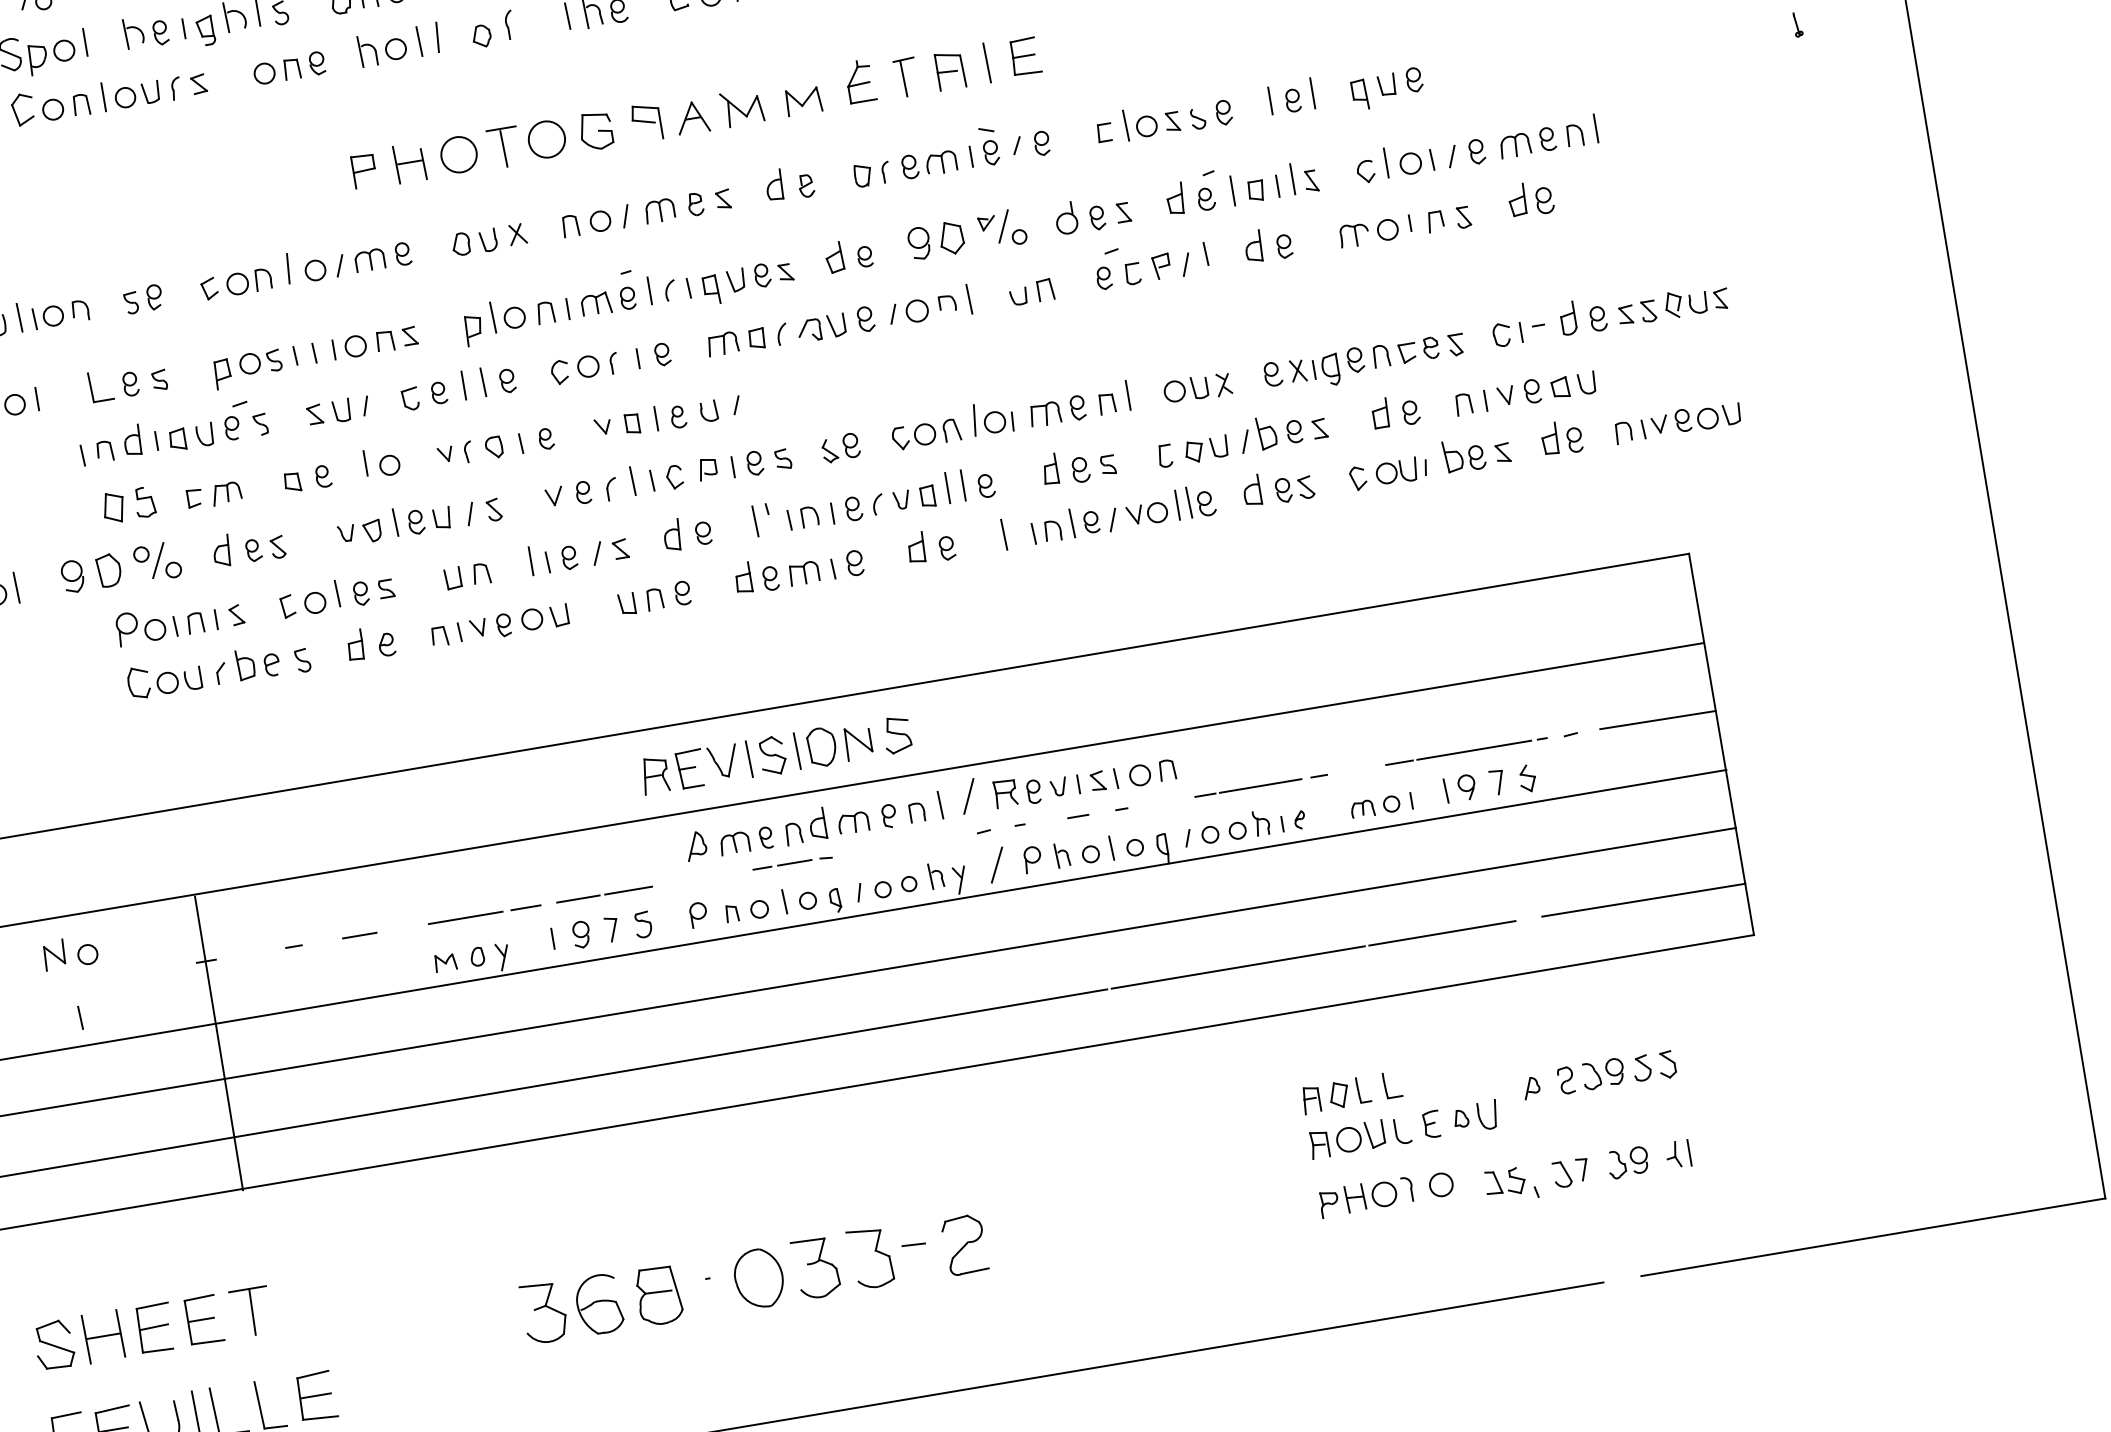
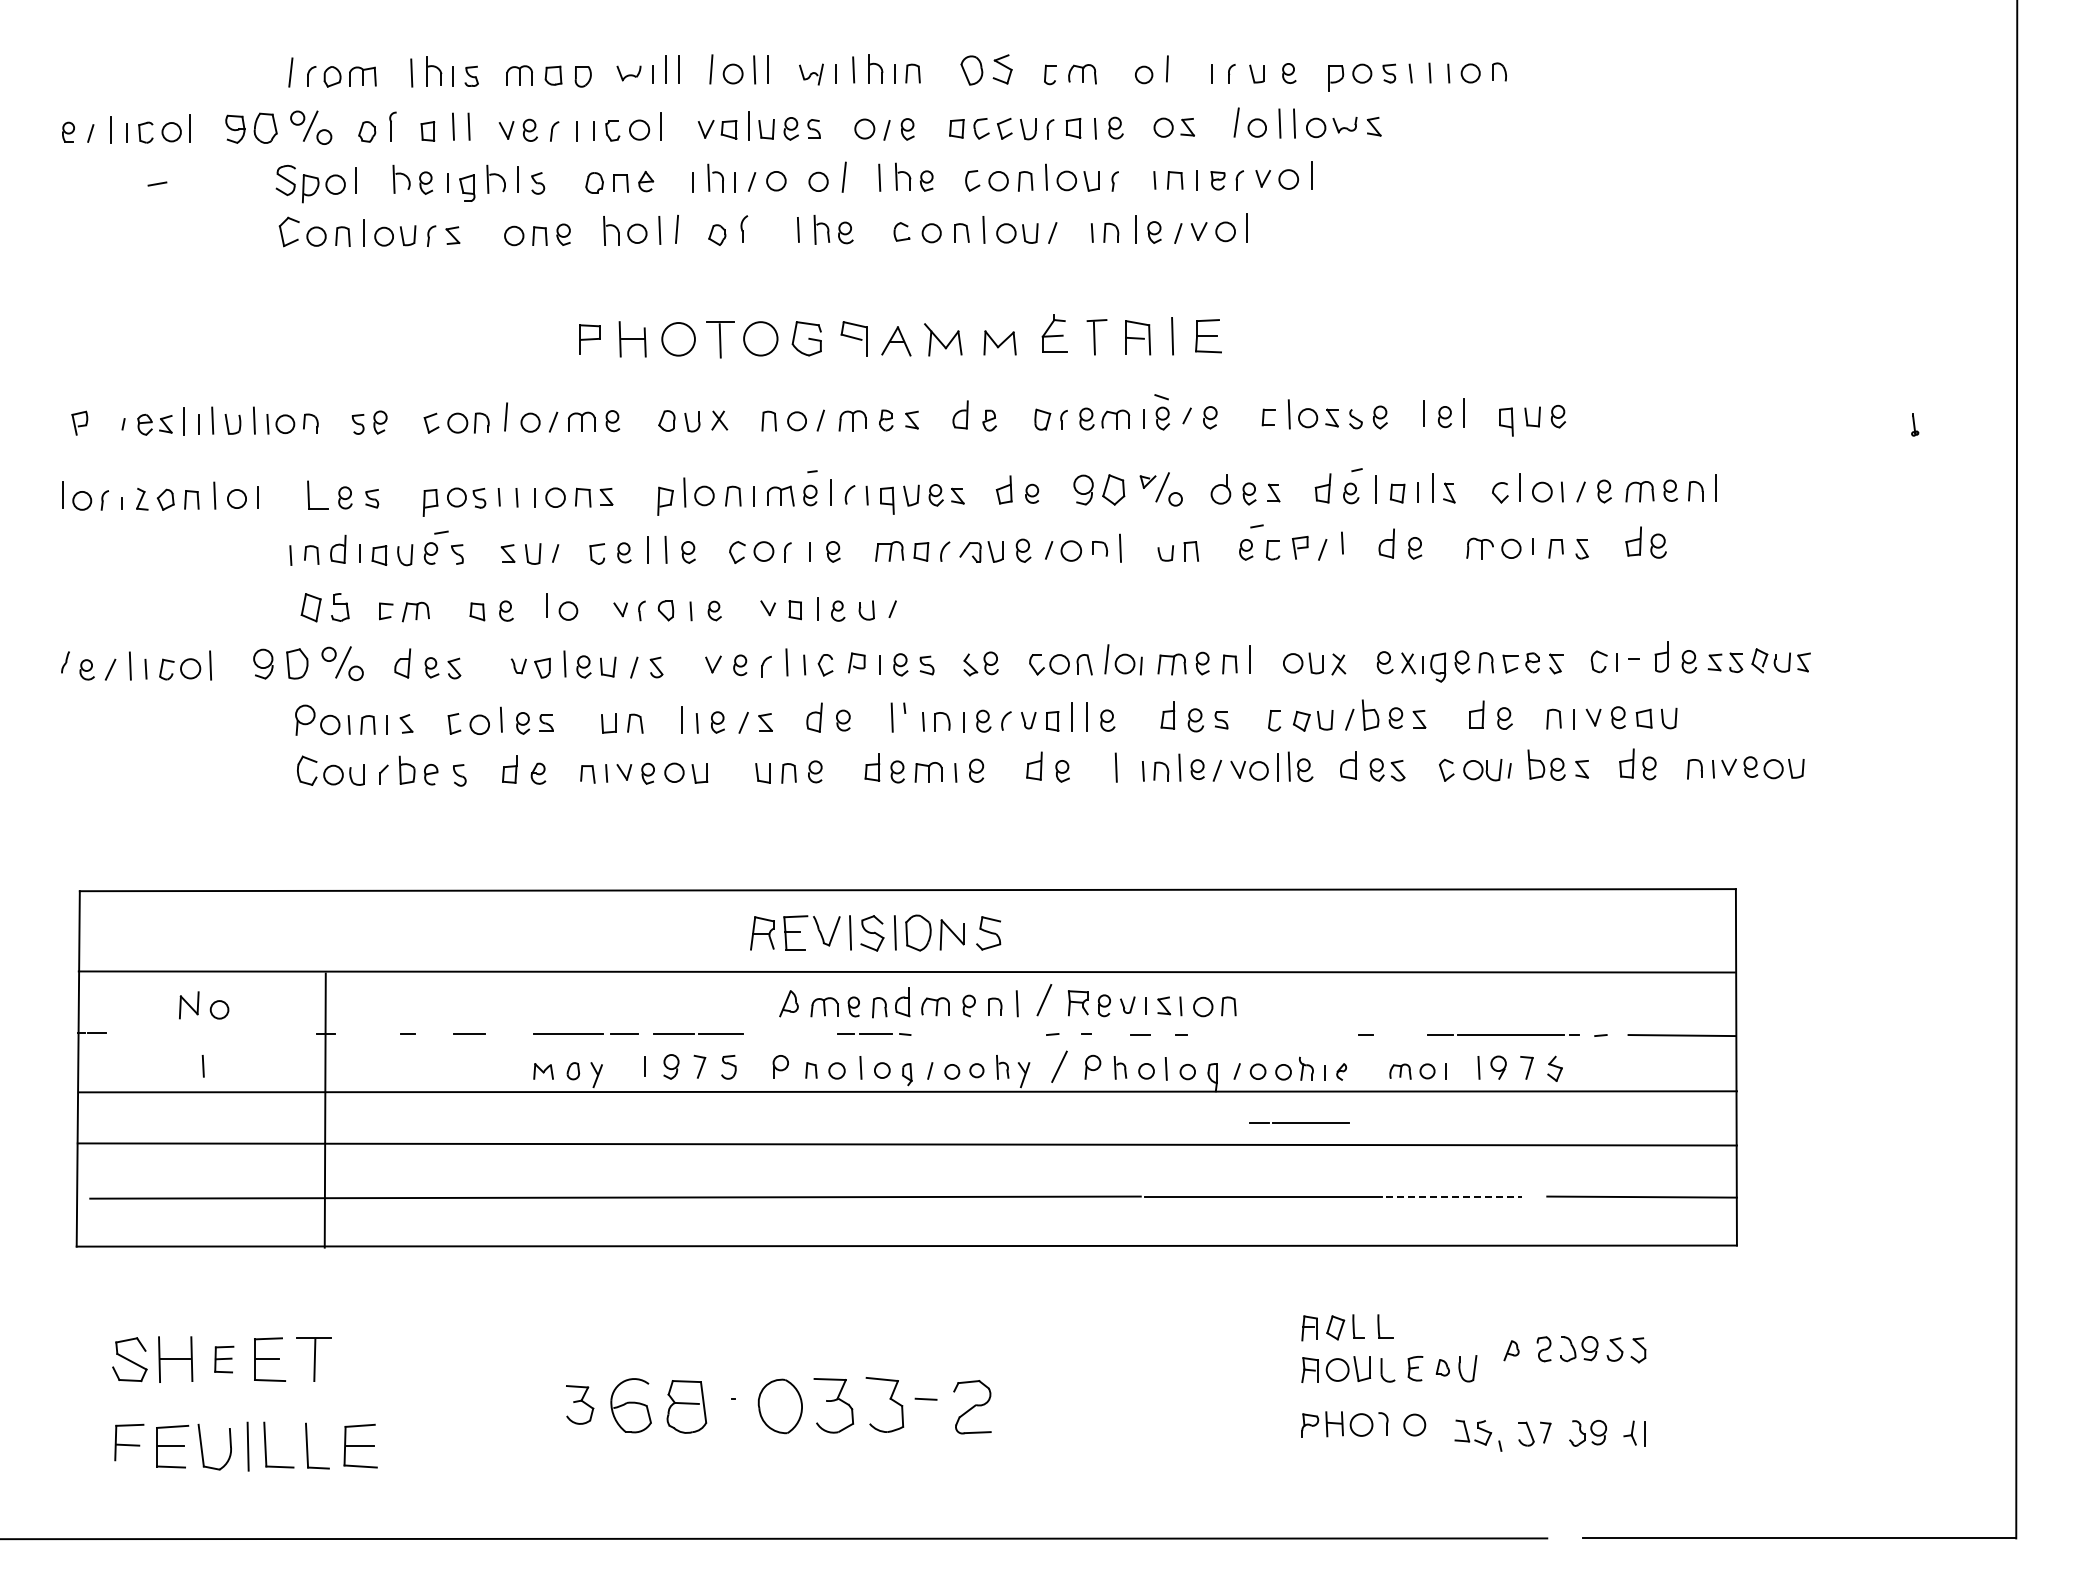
line: (1248, 787) -> (1299, 1122), moved
line: (1442, 933) -> (1454, 1196), solid -> dashed
part: (543, 1312) -> (579, 1404), size x0.7
part: (155, 1327) -> (224, 1359), size x0.6

